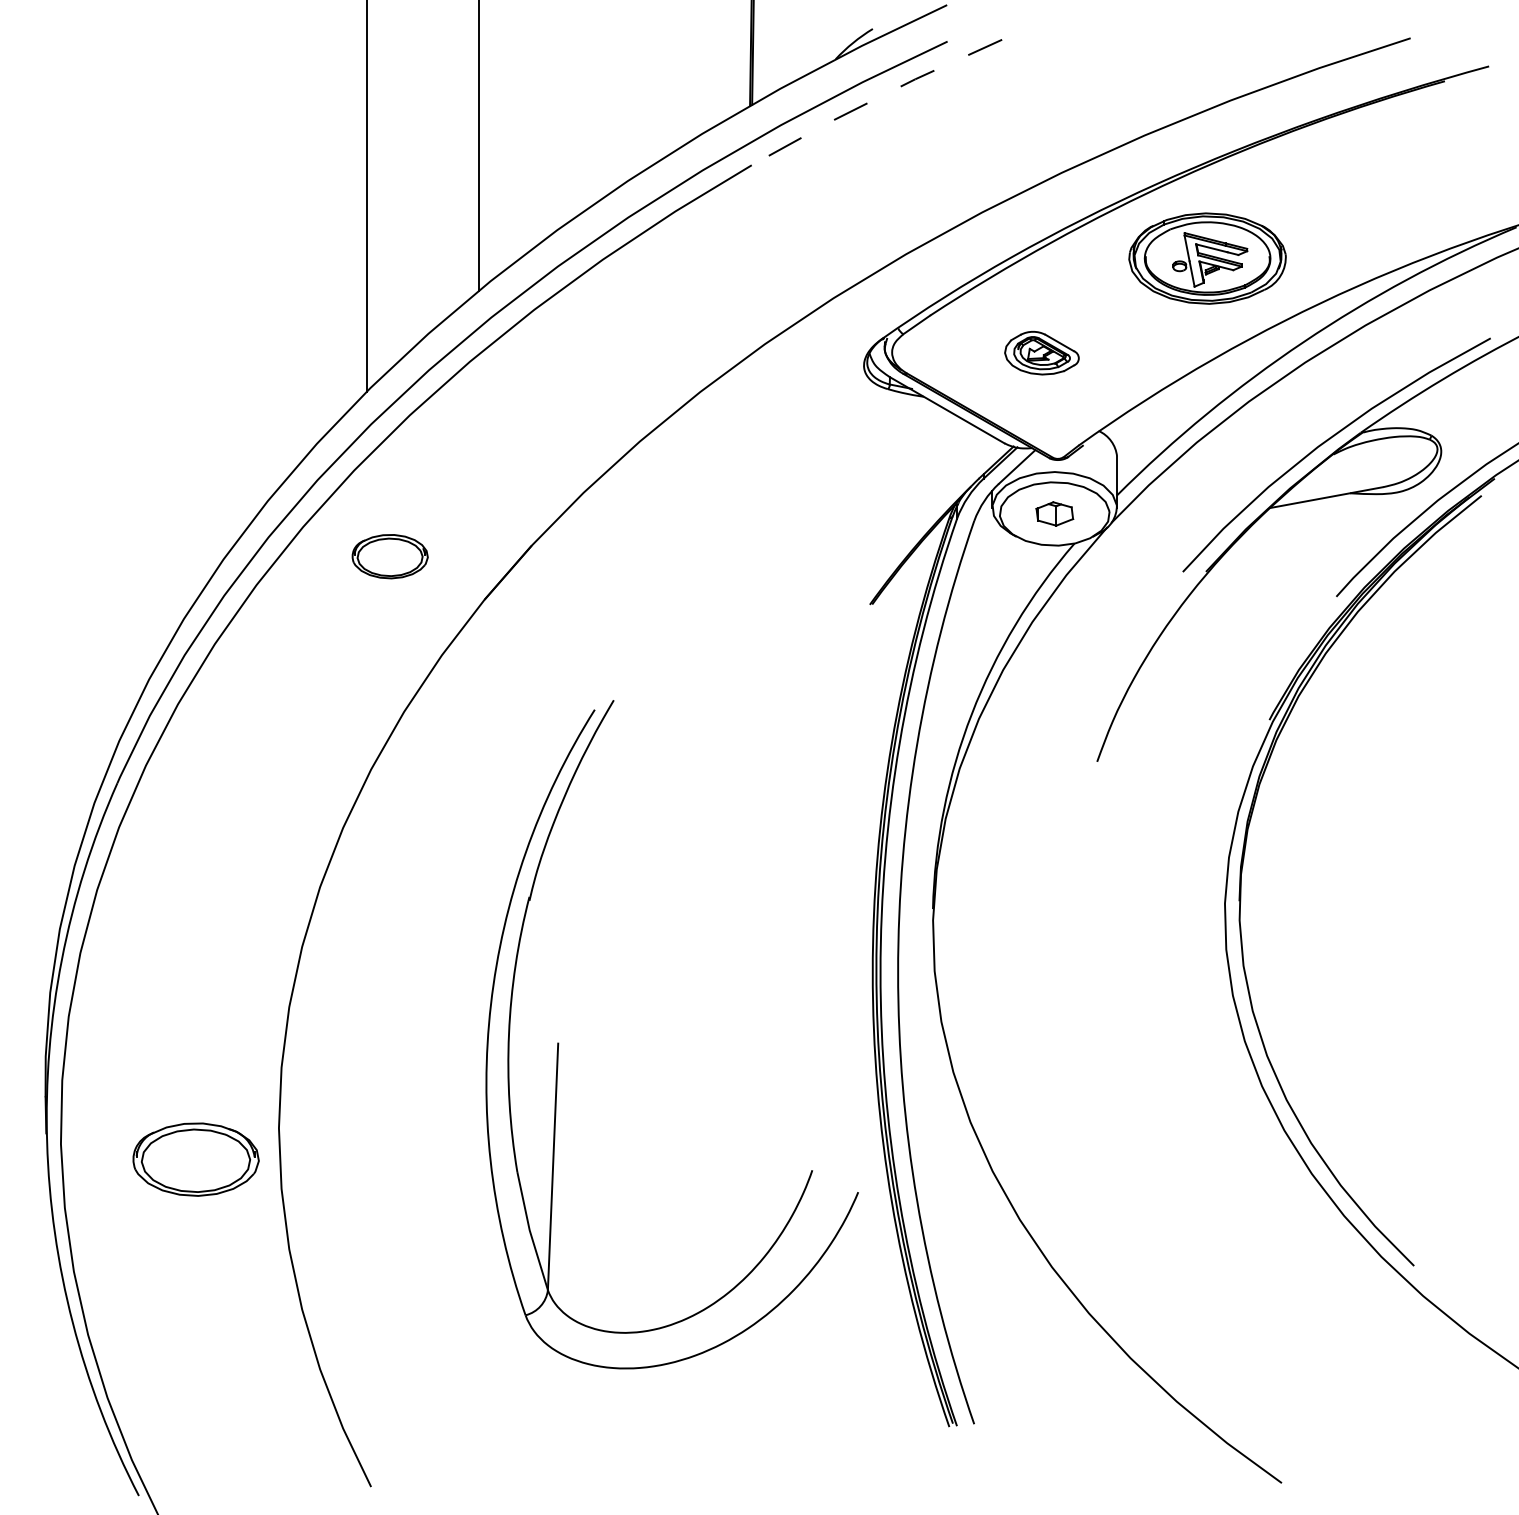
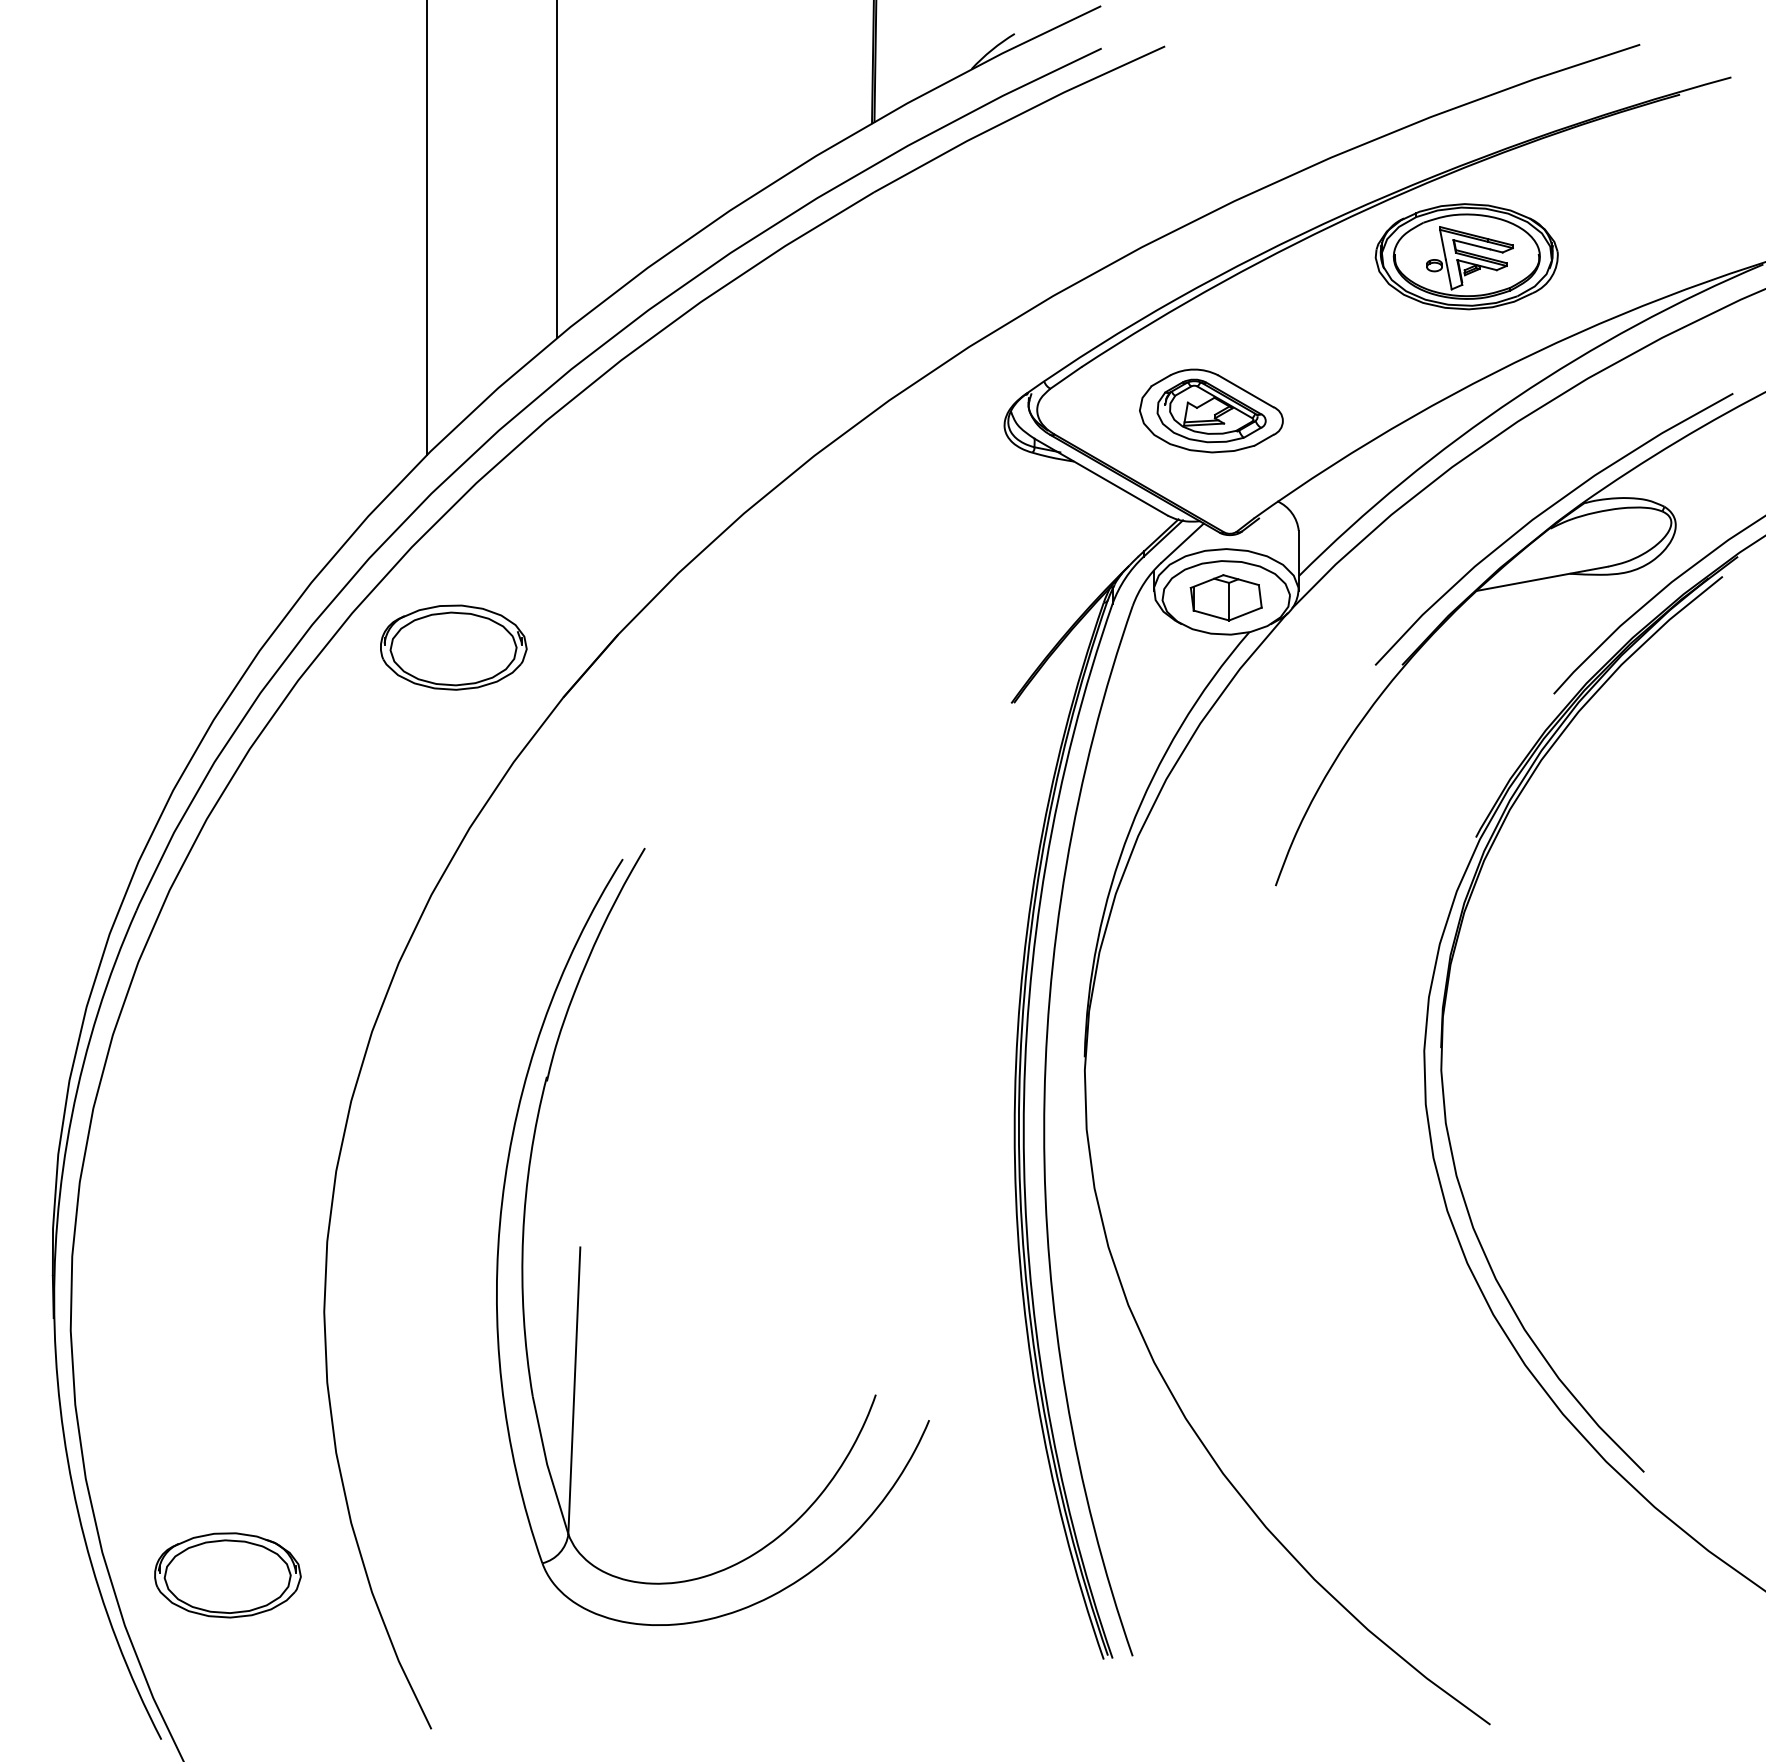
line: (875, 99) -> (1017, 115), dashed -> solid
part: (1207, 258) -> (1466, 256), moved
part: (1041, 352) -> (1210, 410), size x1.67
part: (1054, 513) -> (1226, 597), size x1.67
part: (389, 556) -> (452, 647), size x1.67
part: (559, 1043) -> (581, 1247), moved
part: (195, 1159) -> (227, 1575), moved

